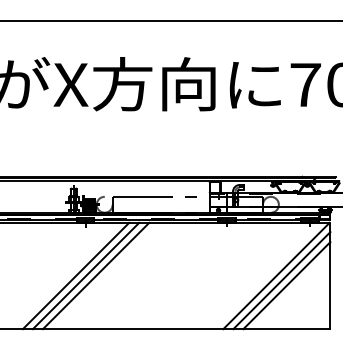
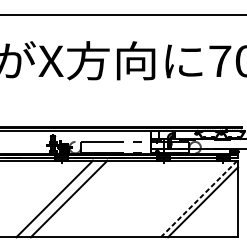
line: (85, 275) -> (61, 198), removed
line: (276, 275) -> (199, 198), solid -> dashed
line: (286, 285) -> (206, 205), removed

